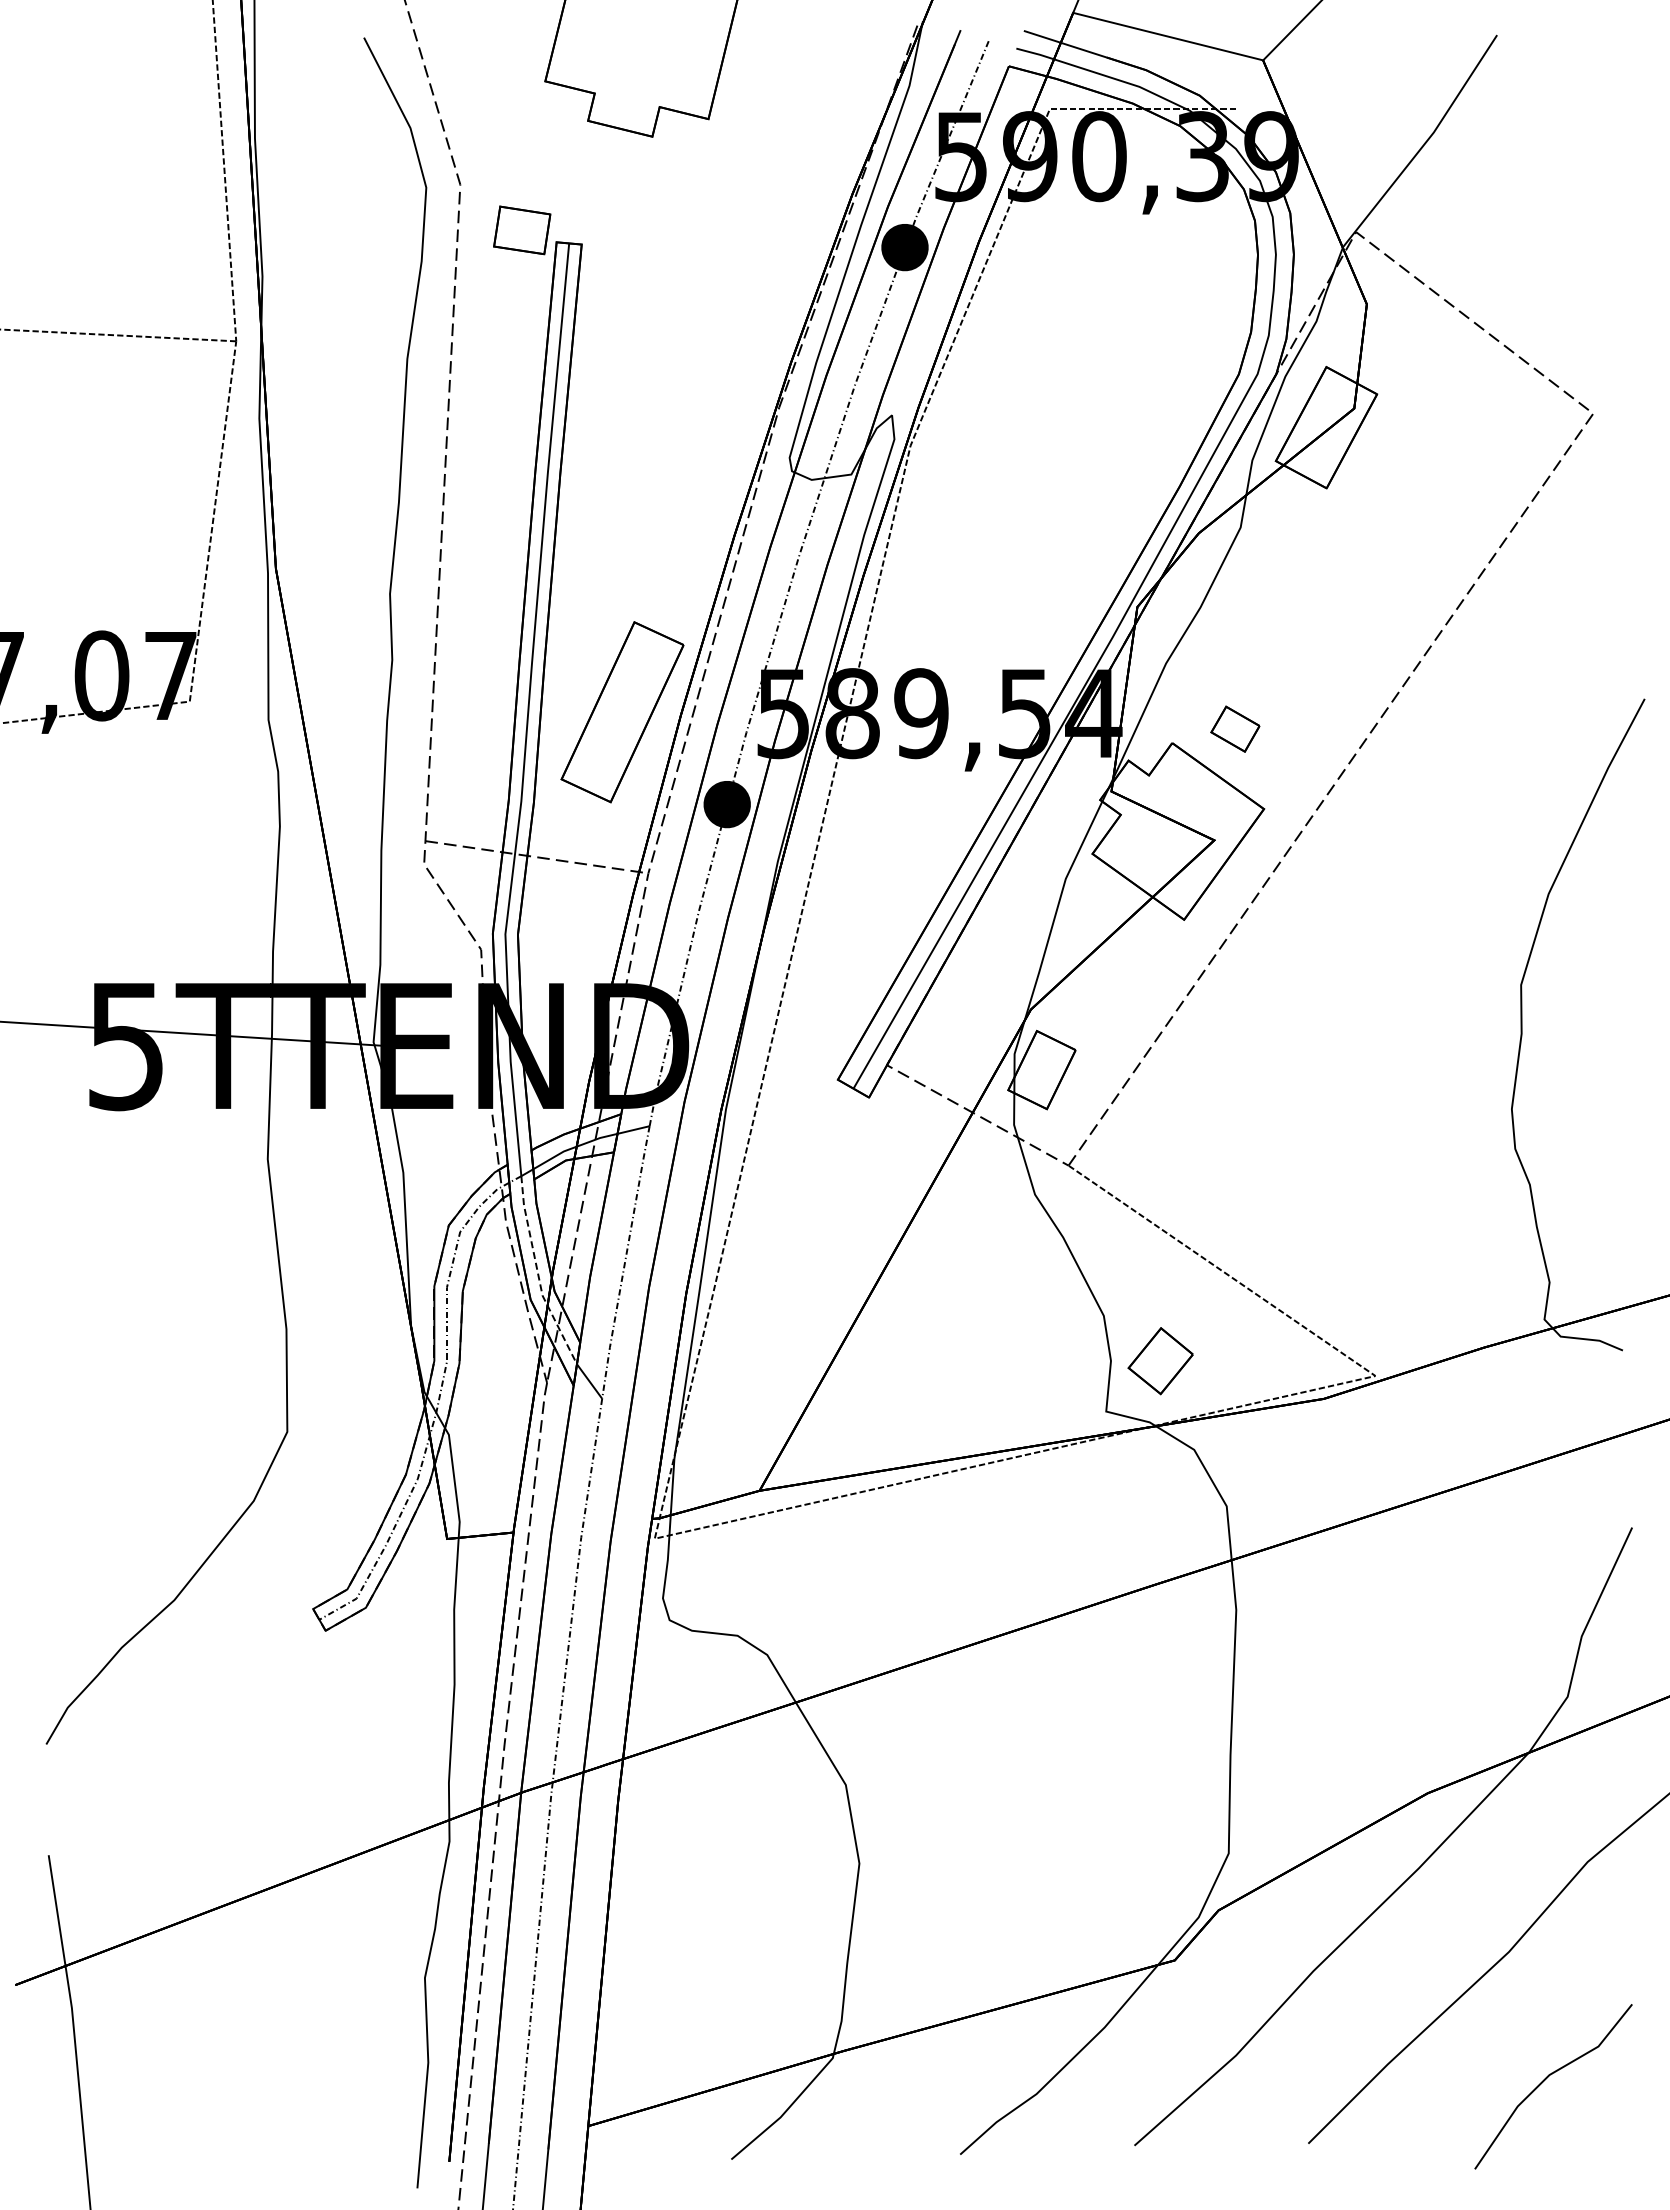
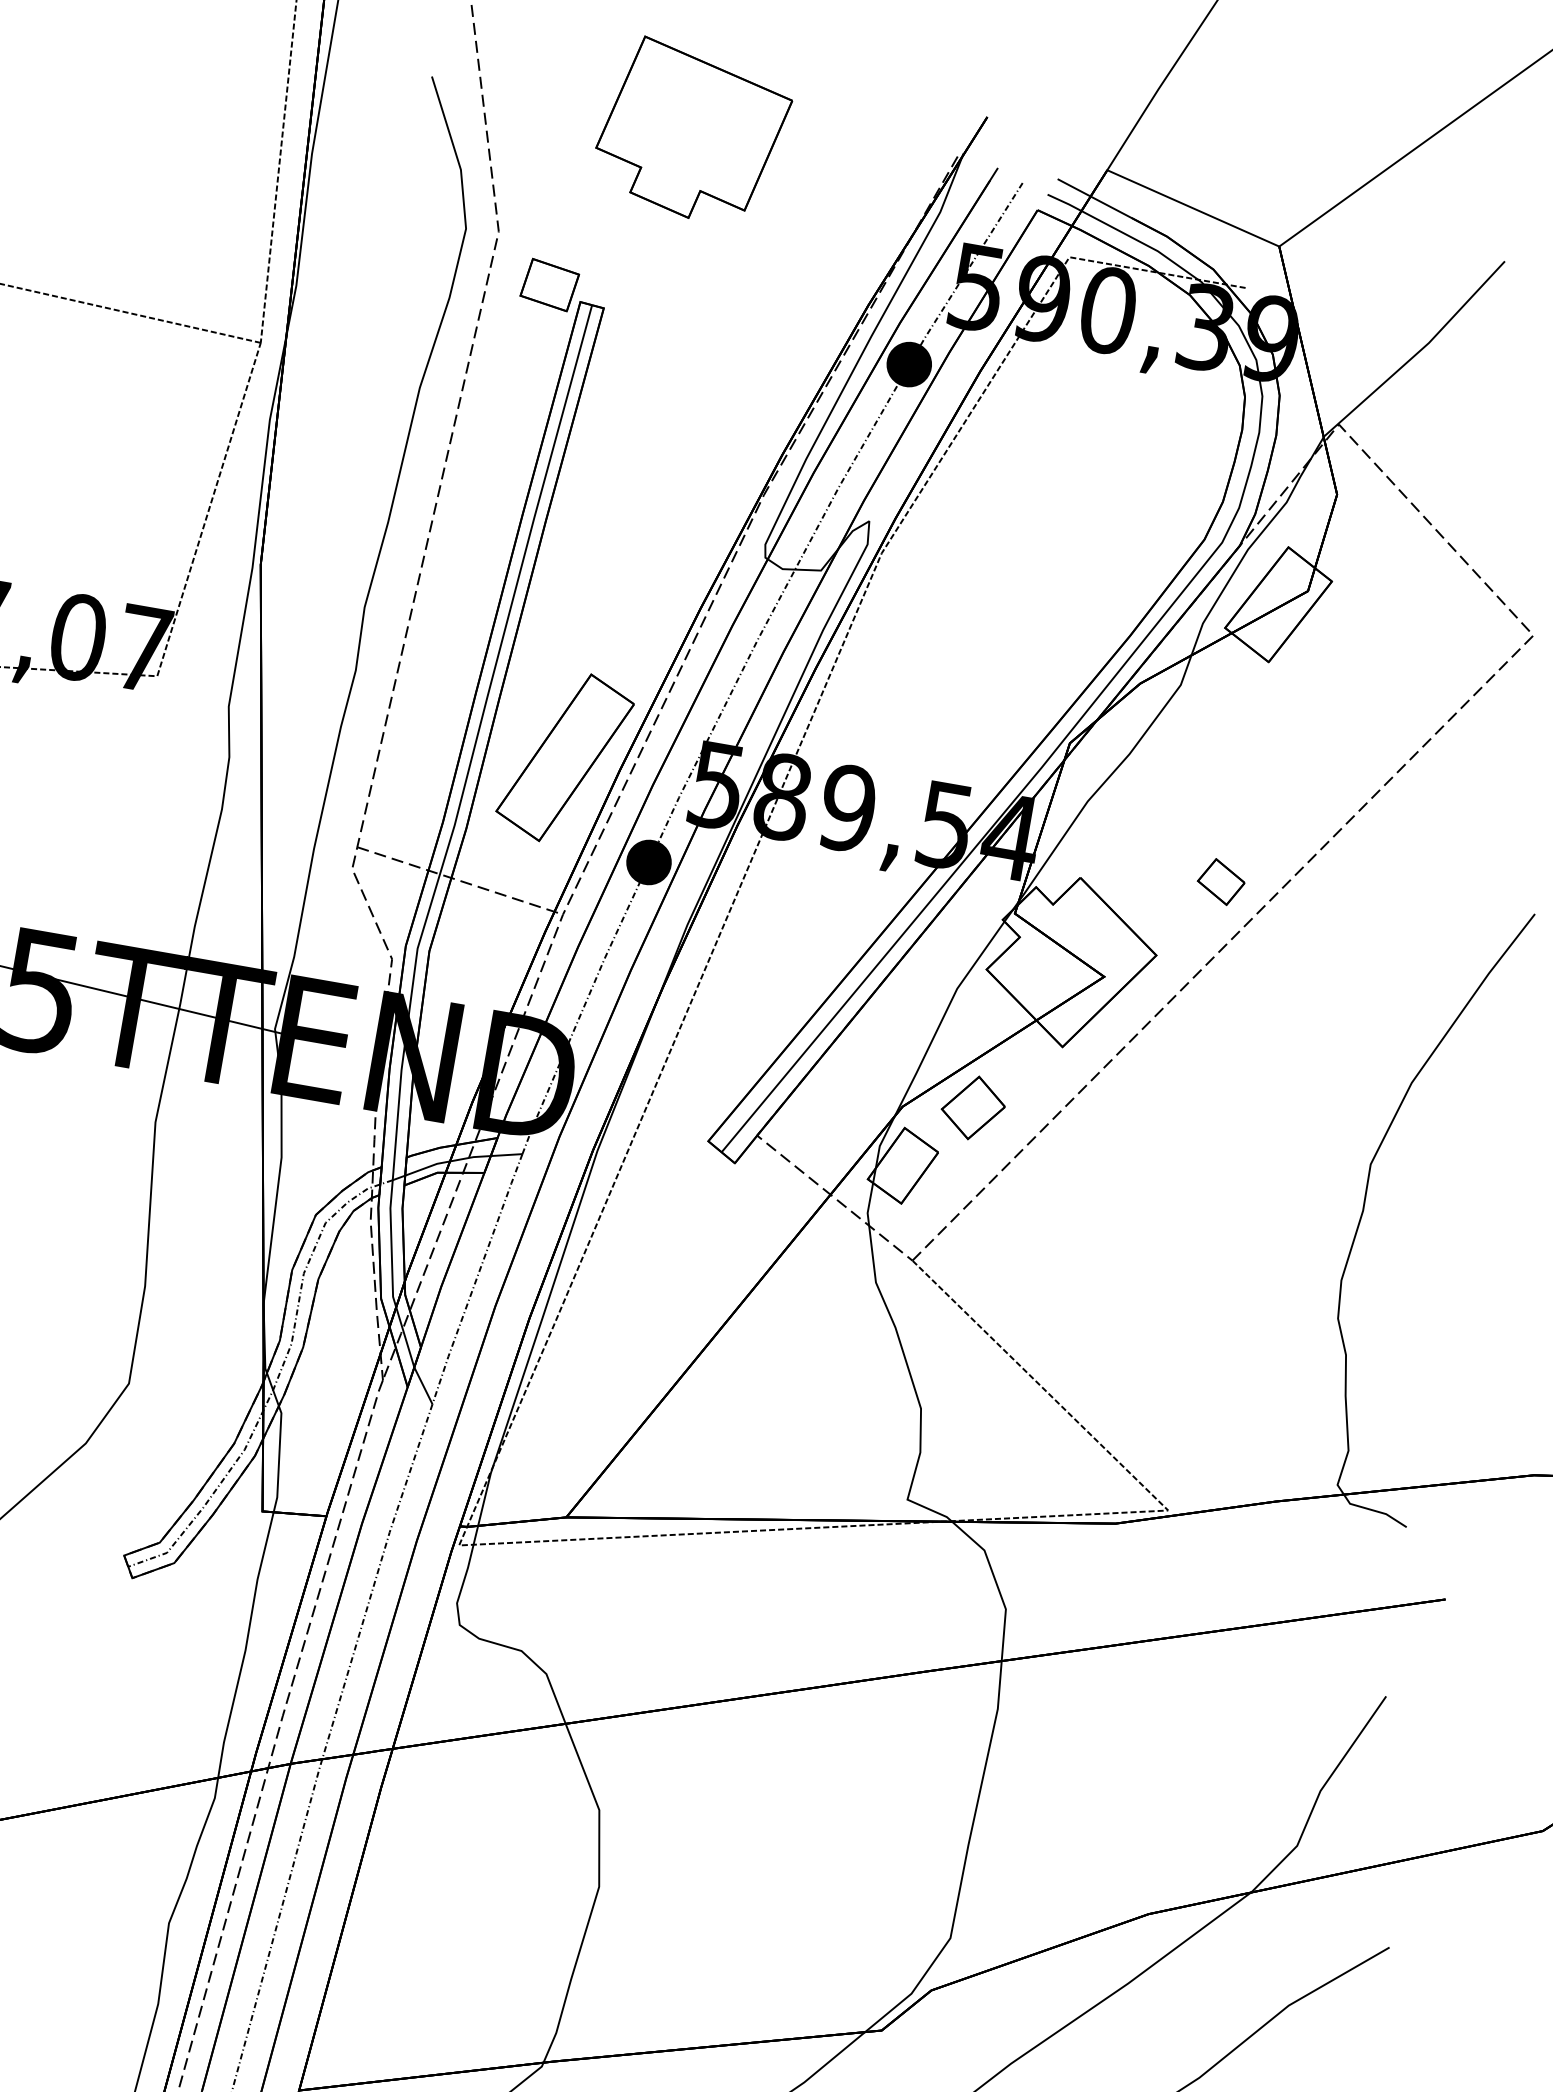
part: (1235, 728) -> (1221, 881), moved
line: (537, 1273) -> (391, 1275), dashed -> solid
part: (1160, 1361) -> (973, 1108), moved

